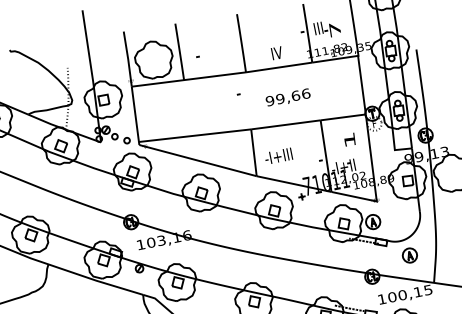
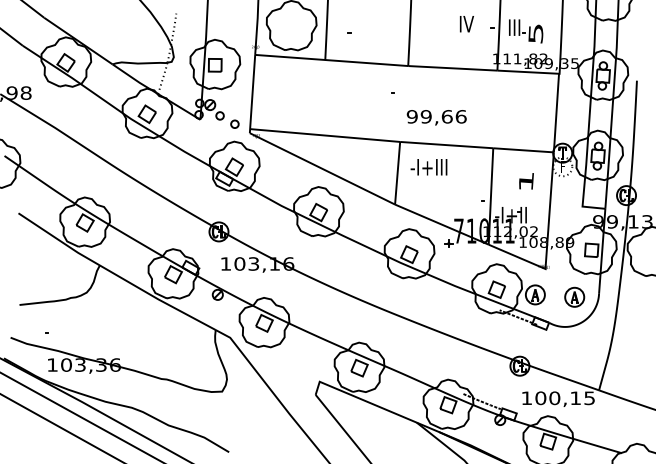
text: (334, 29) -> (535, 33), 7 -> 5
text: (276, 53) -> (466, 24), moved
text: (288, 97) -> (436, 117), moved
text: (278, 156) -> (428, 167), moved
part: (409, 254) -> (574, 296), moved

